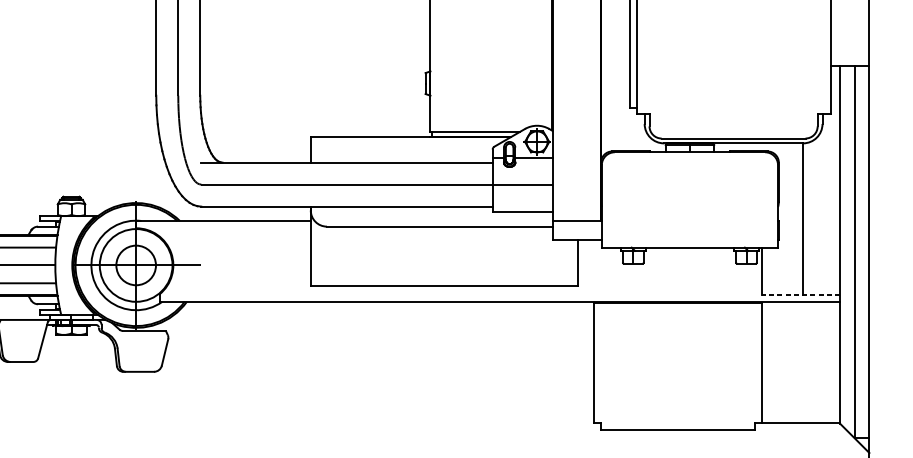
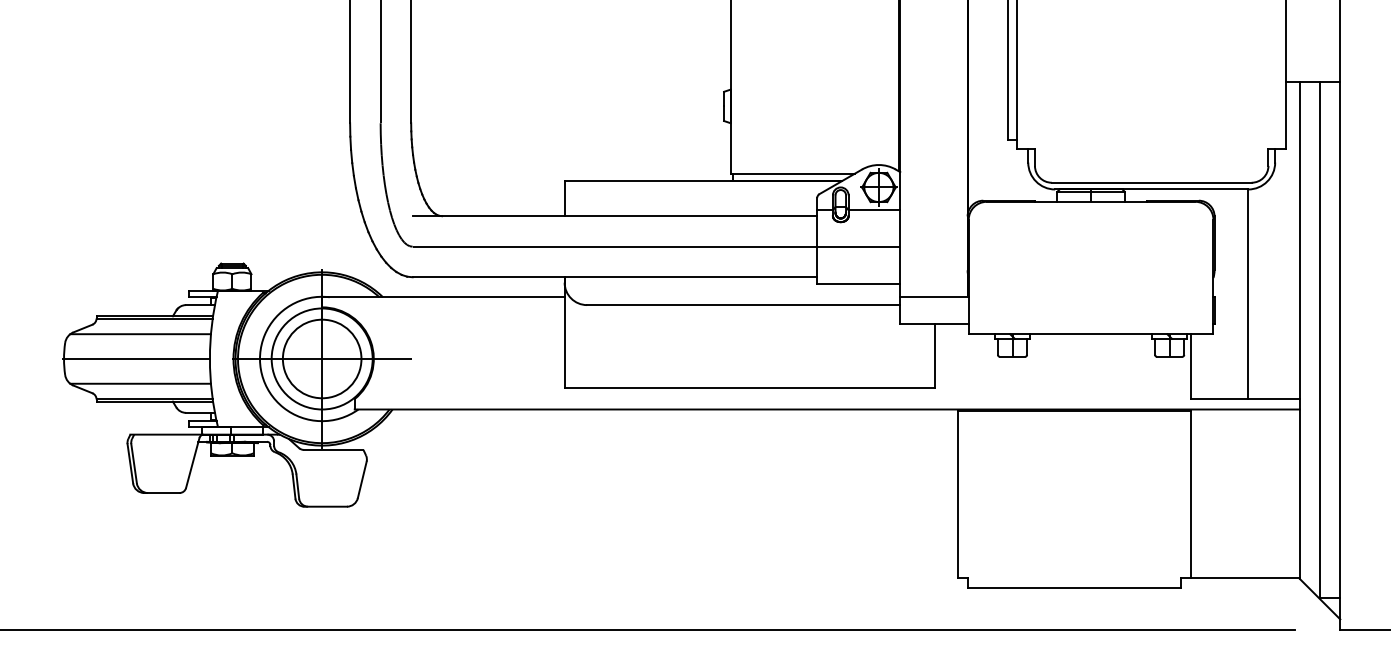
circle: (135, 265) -> (321, 358), size x1.43
line: (800, 294) -> (1244, 399), dashed -> solid

